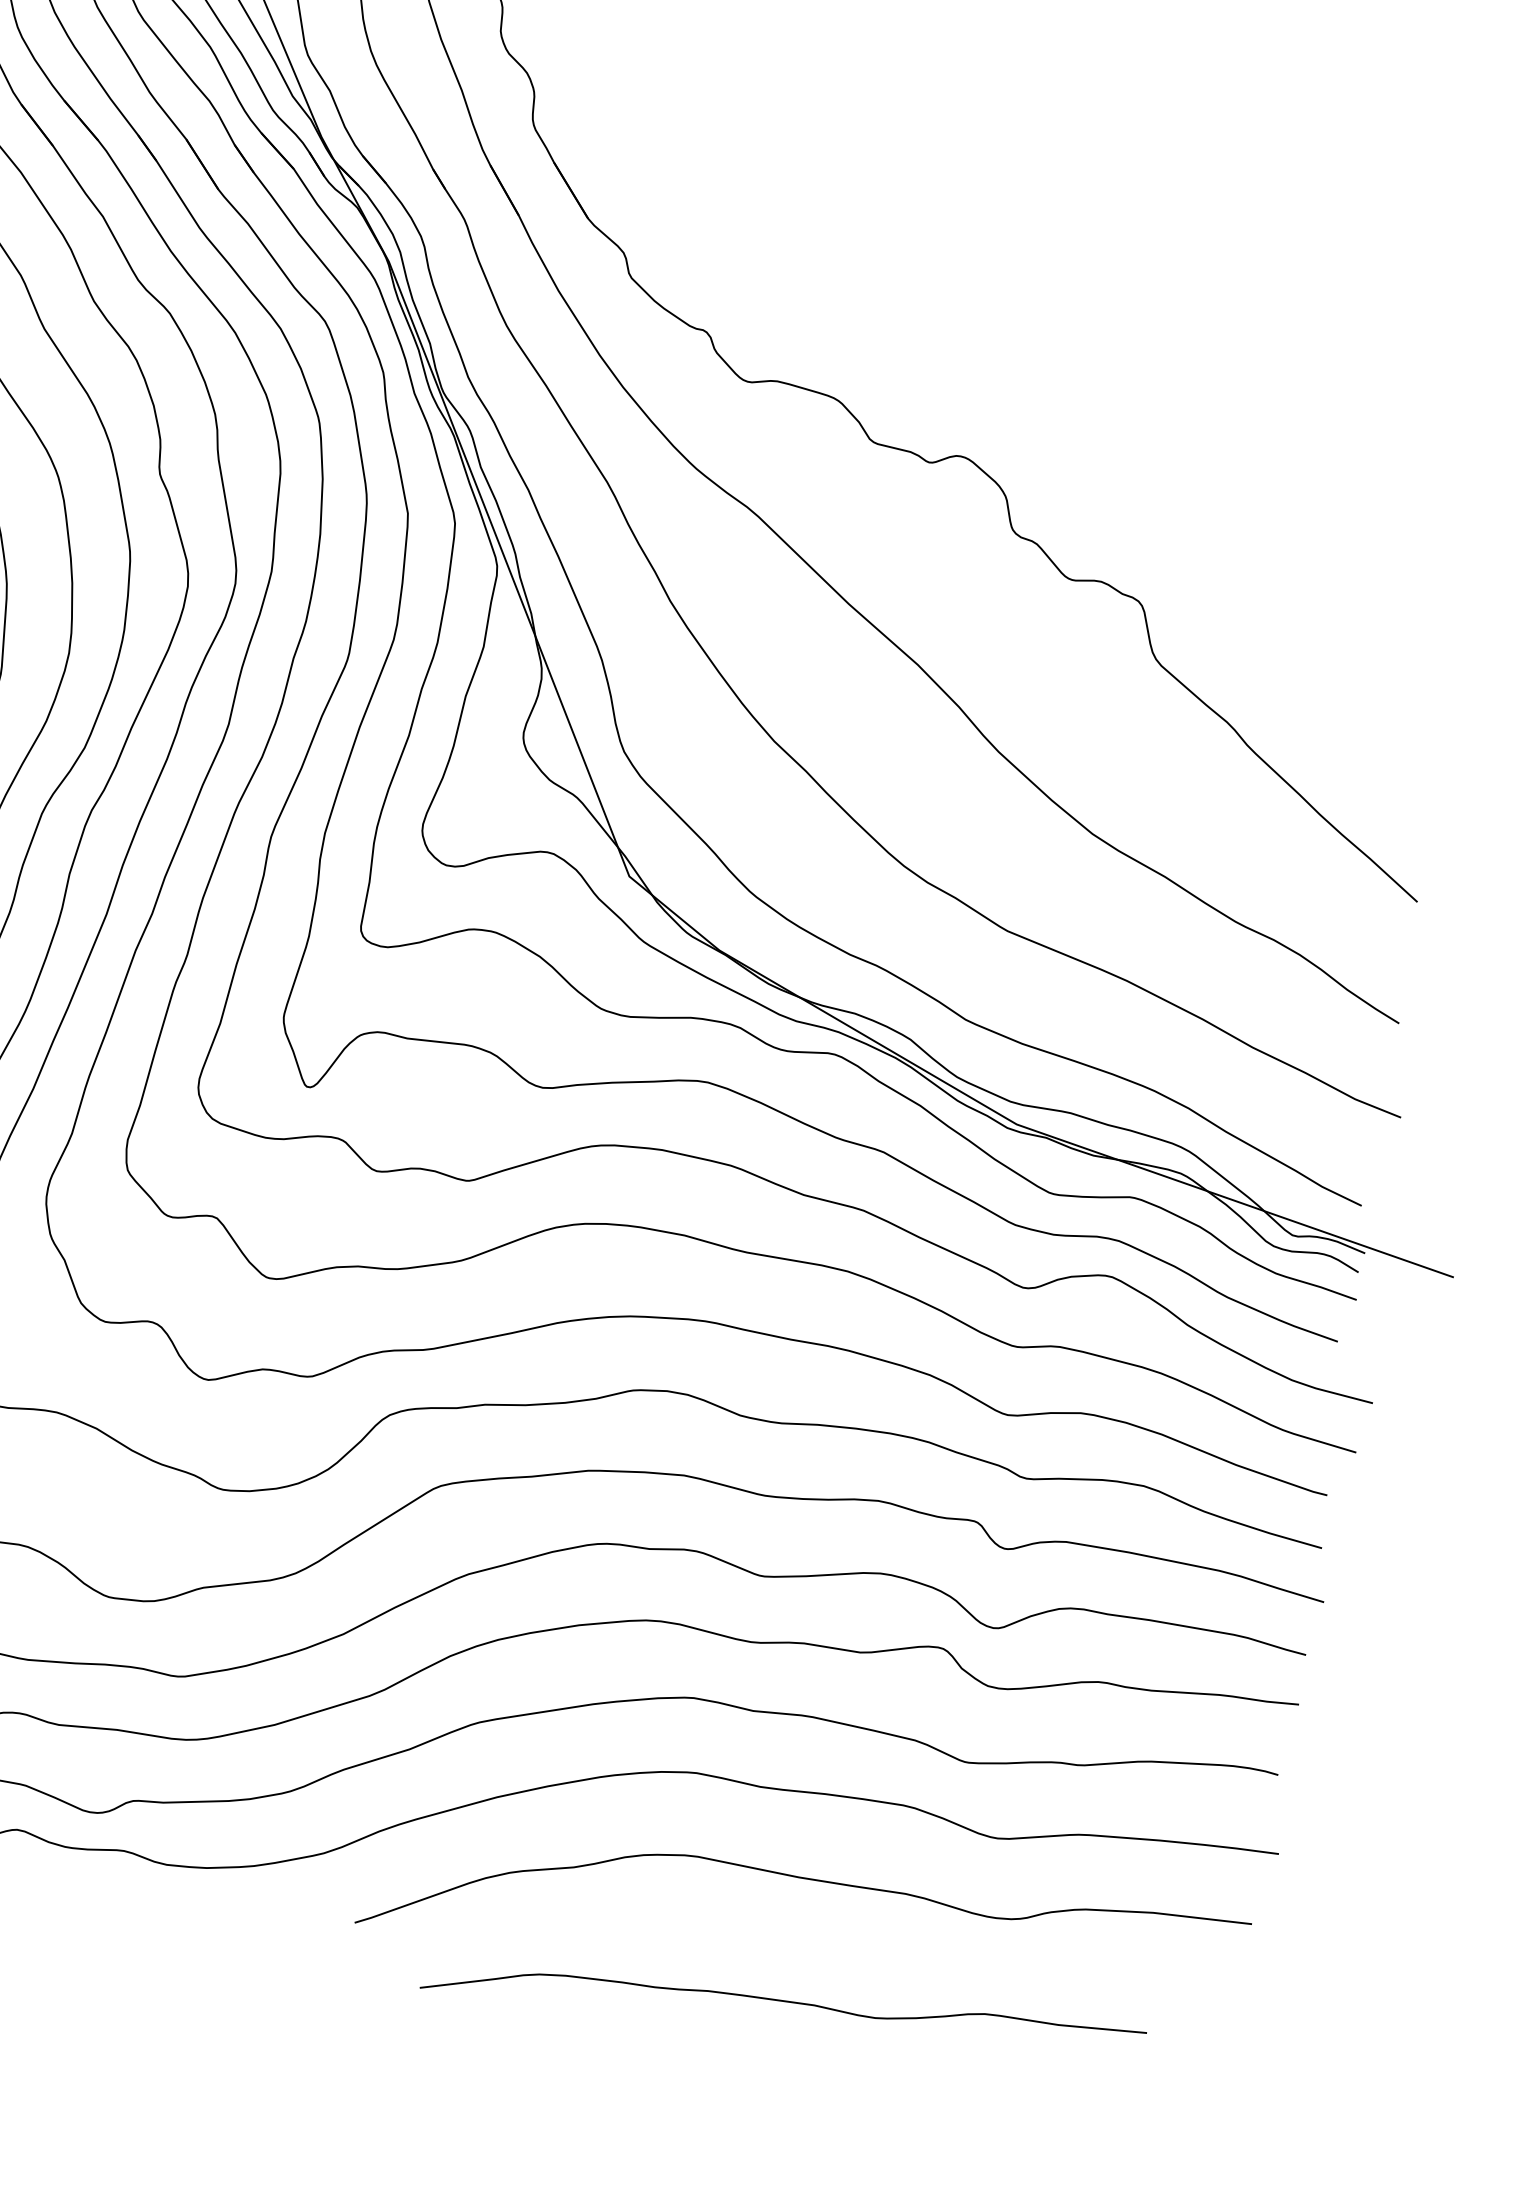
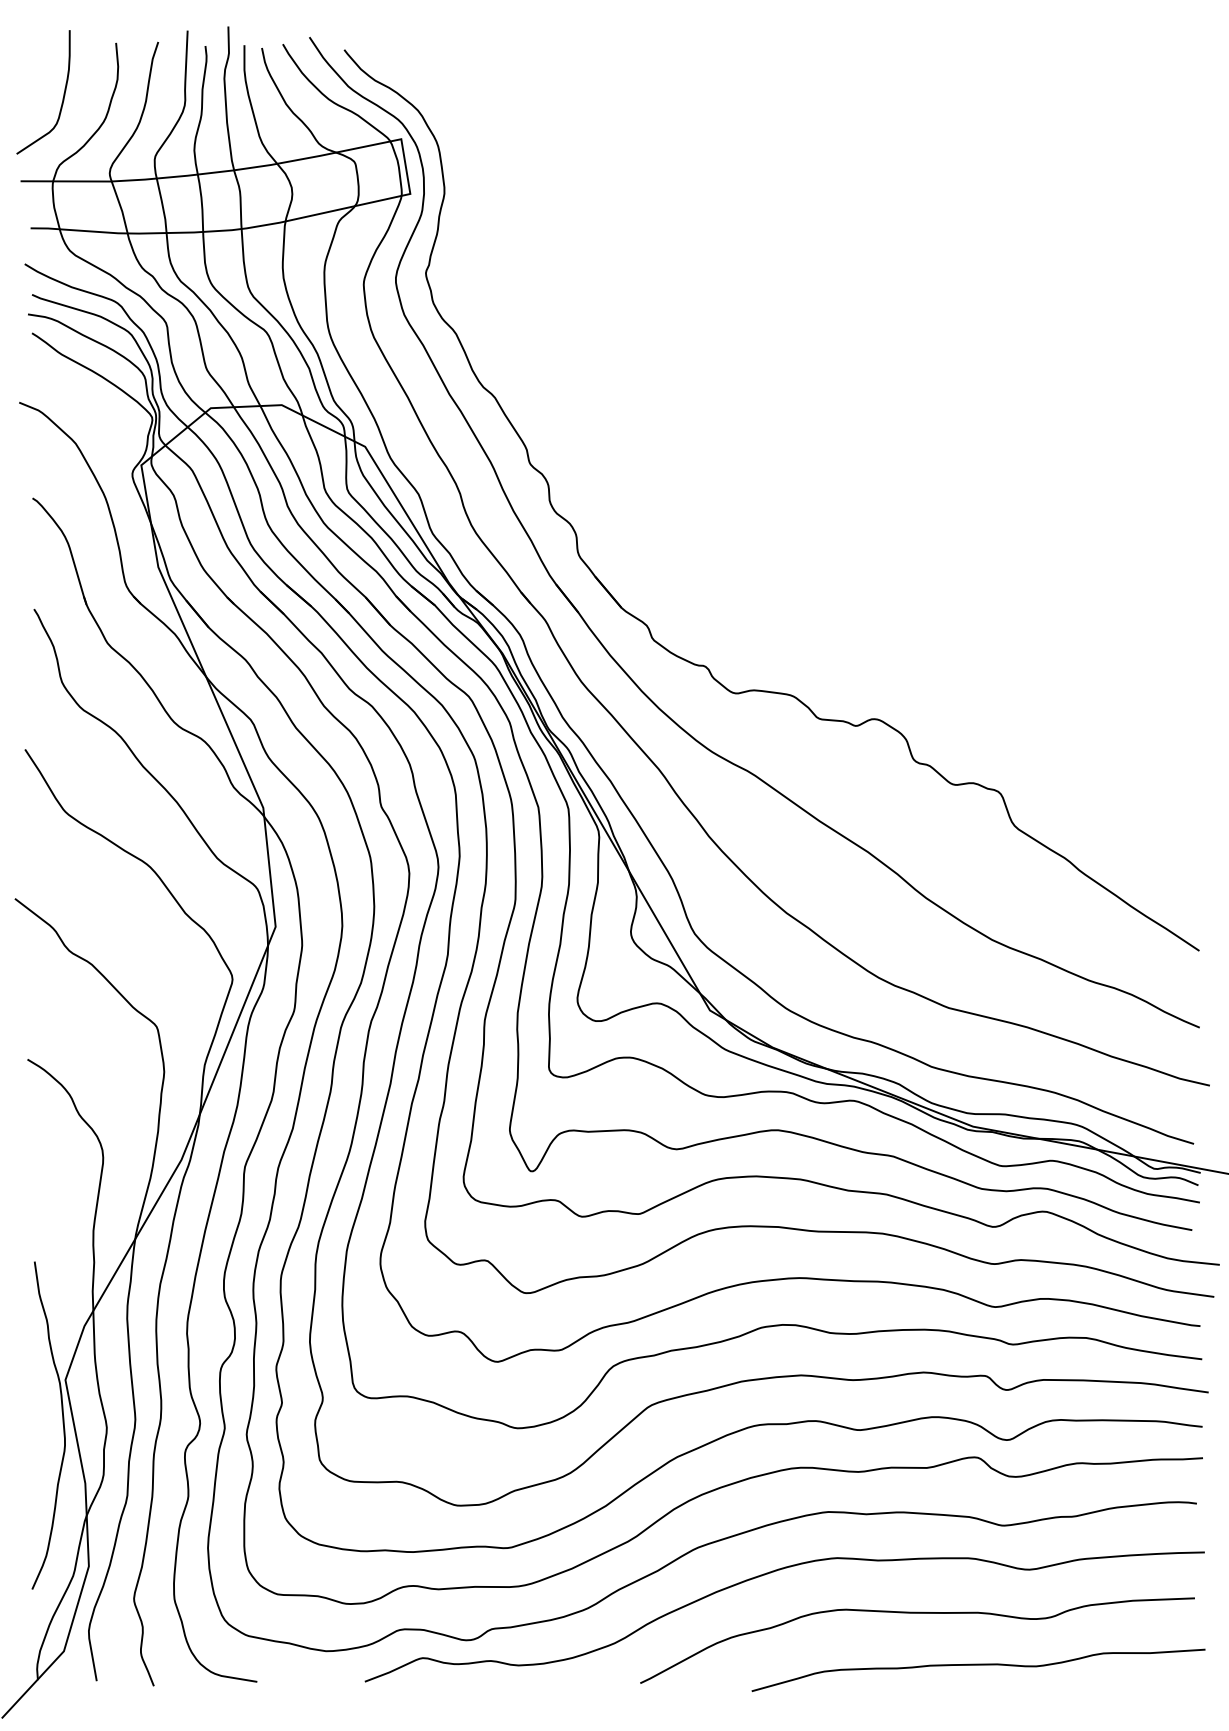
curve: (784, 2002) -> (978, 1665), moved

